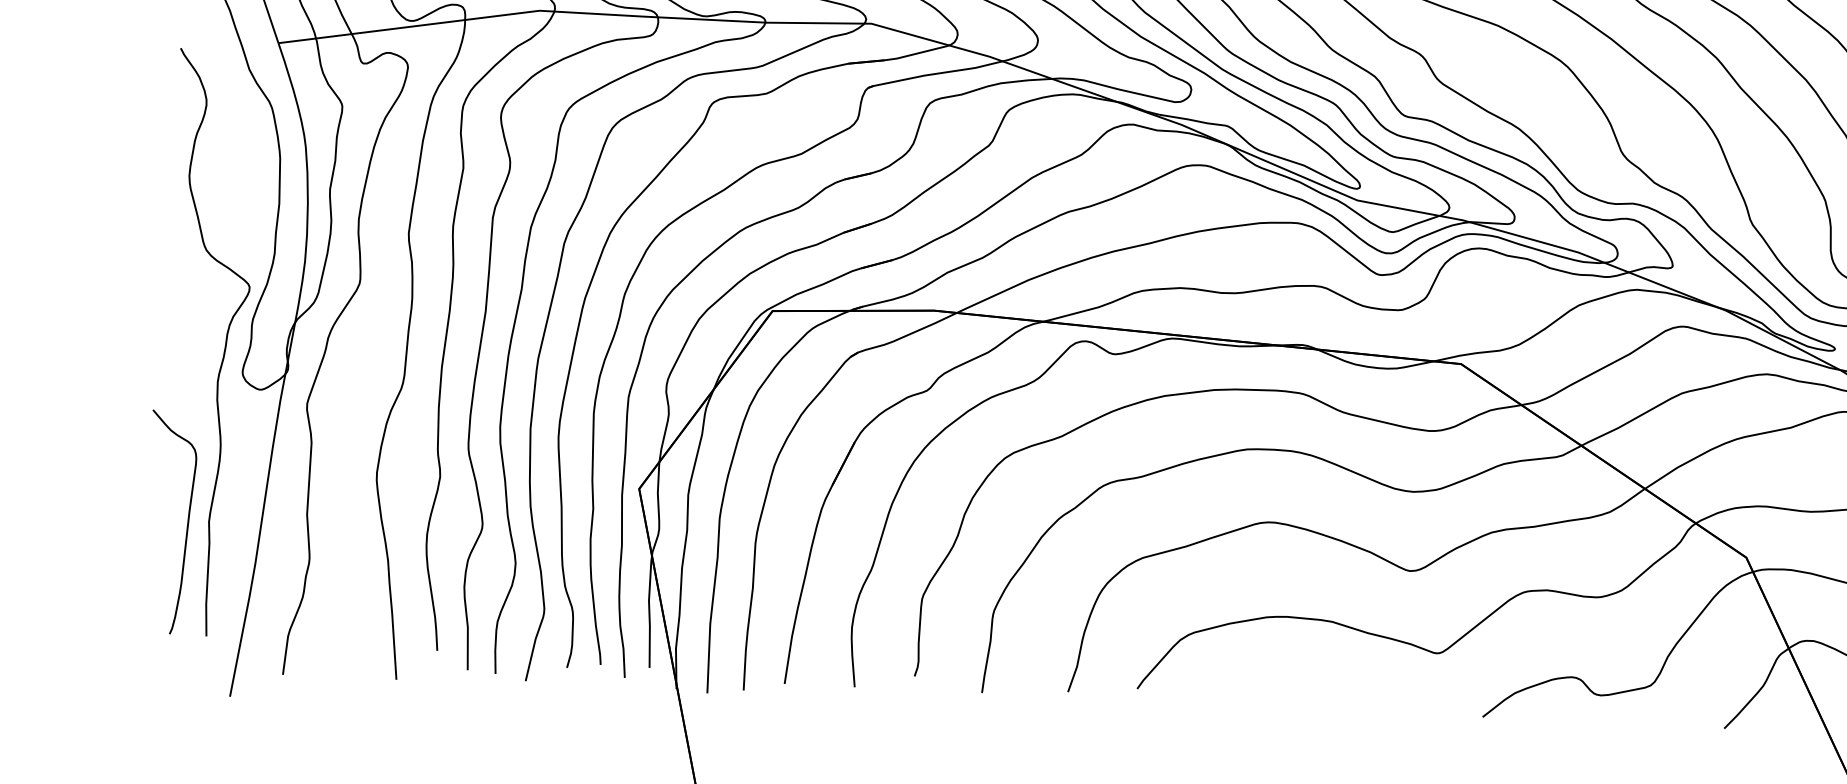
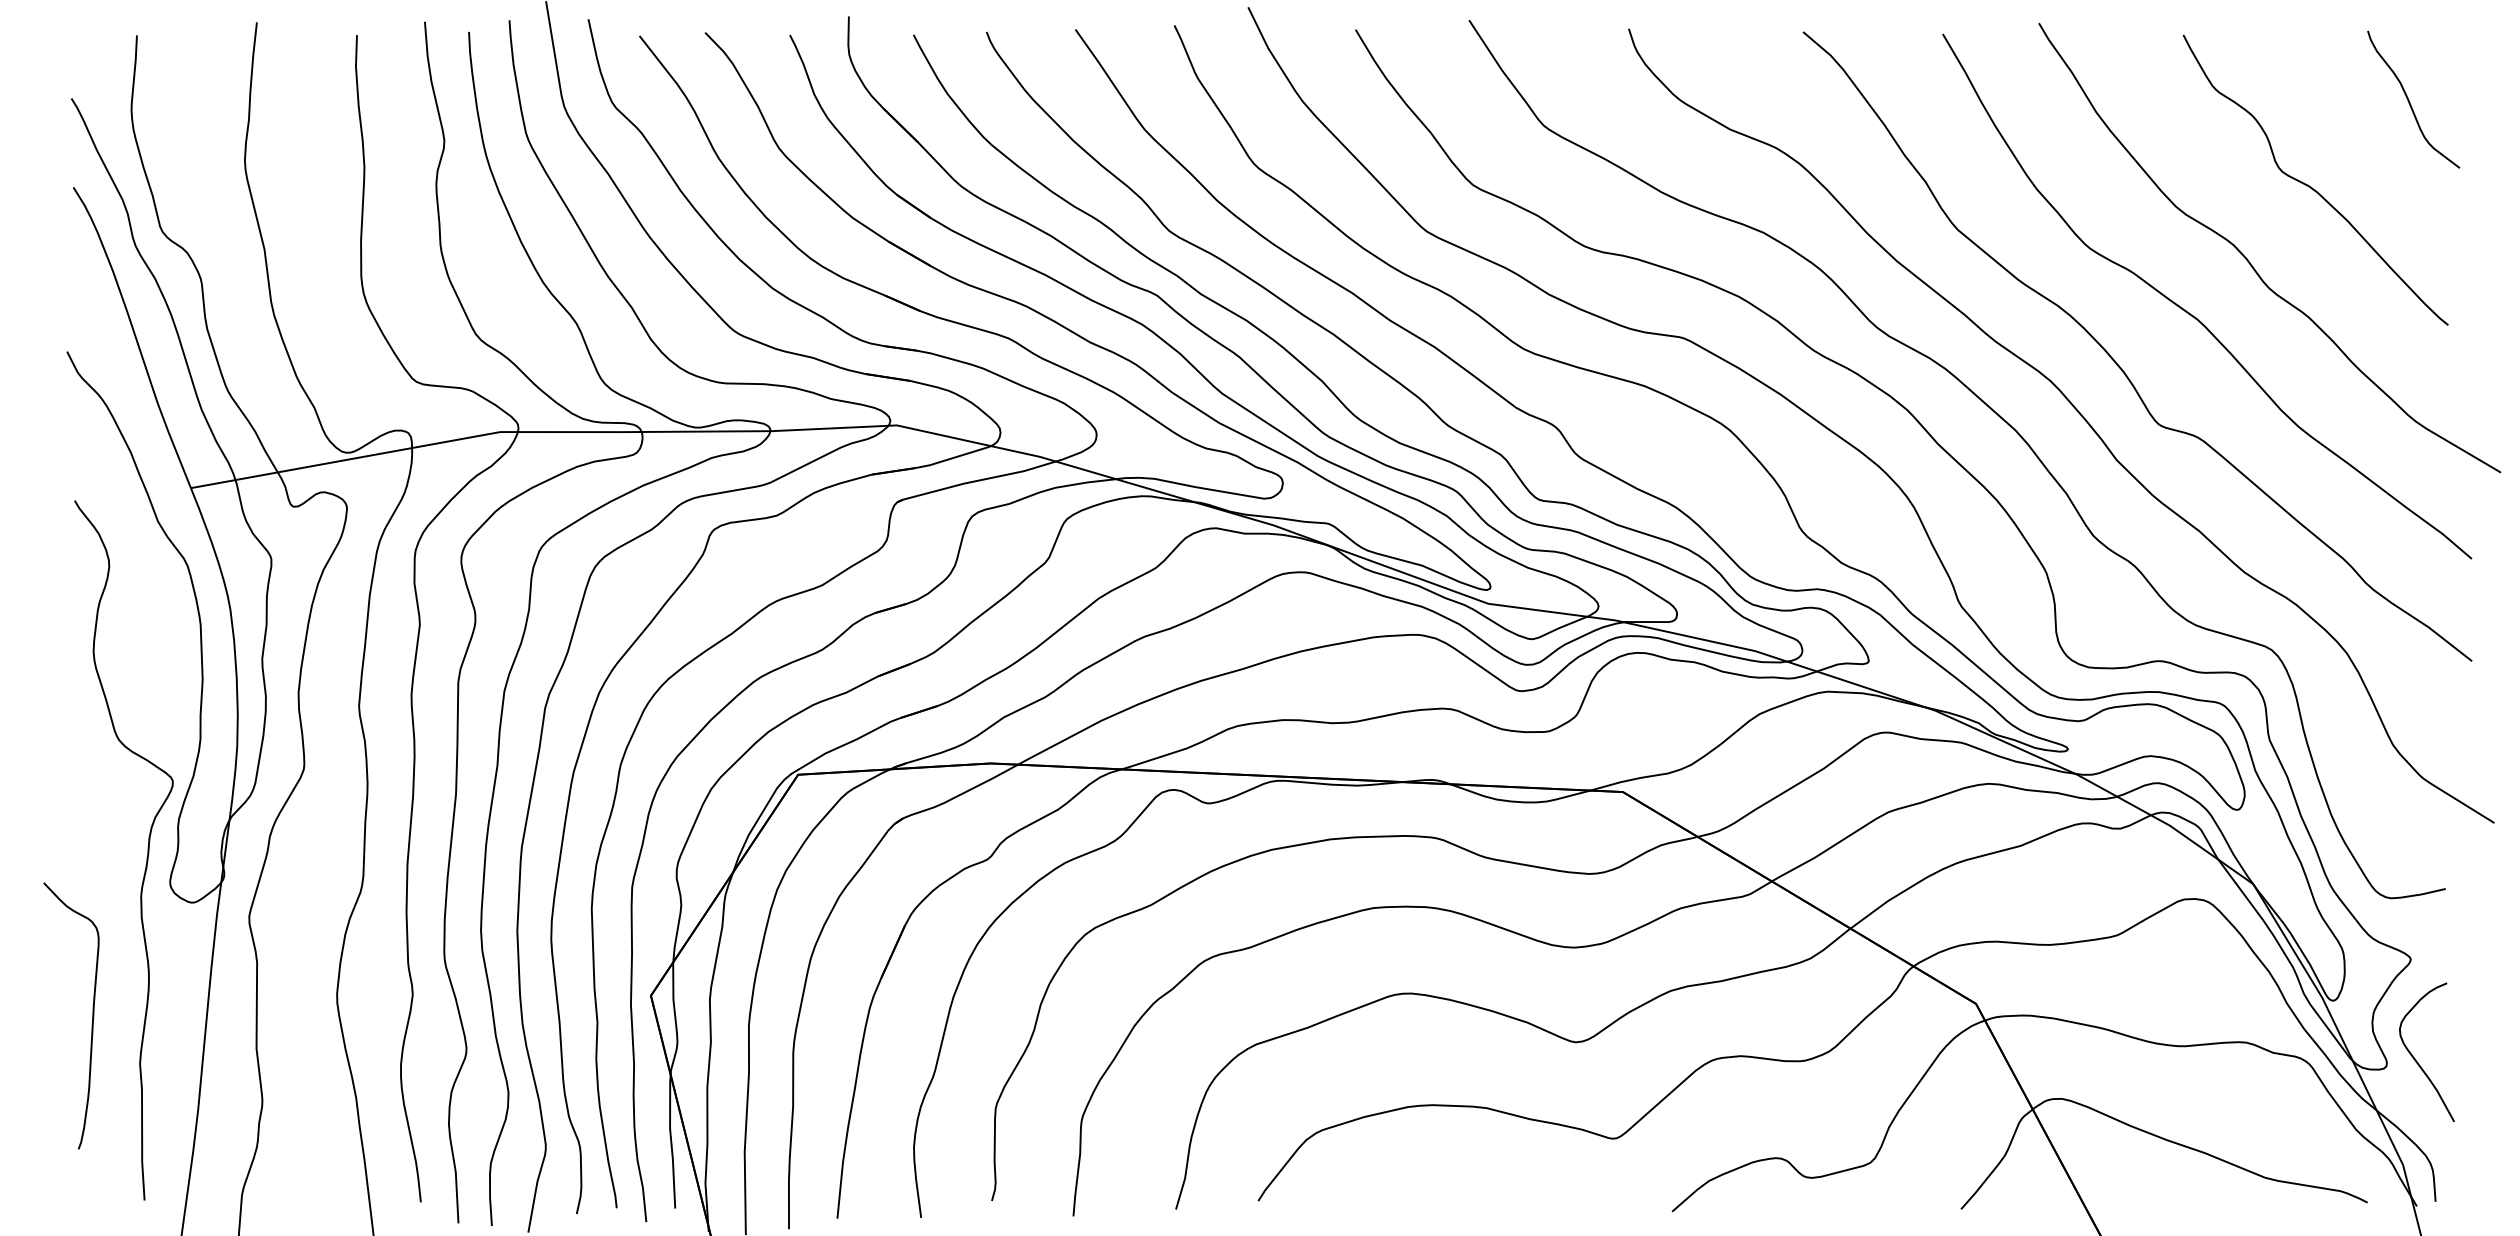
curve: (187, 522) -> (92, 1015), moved

